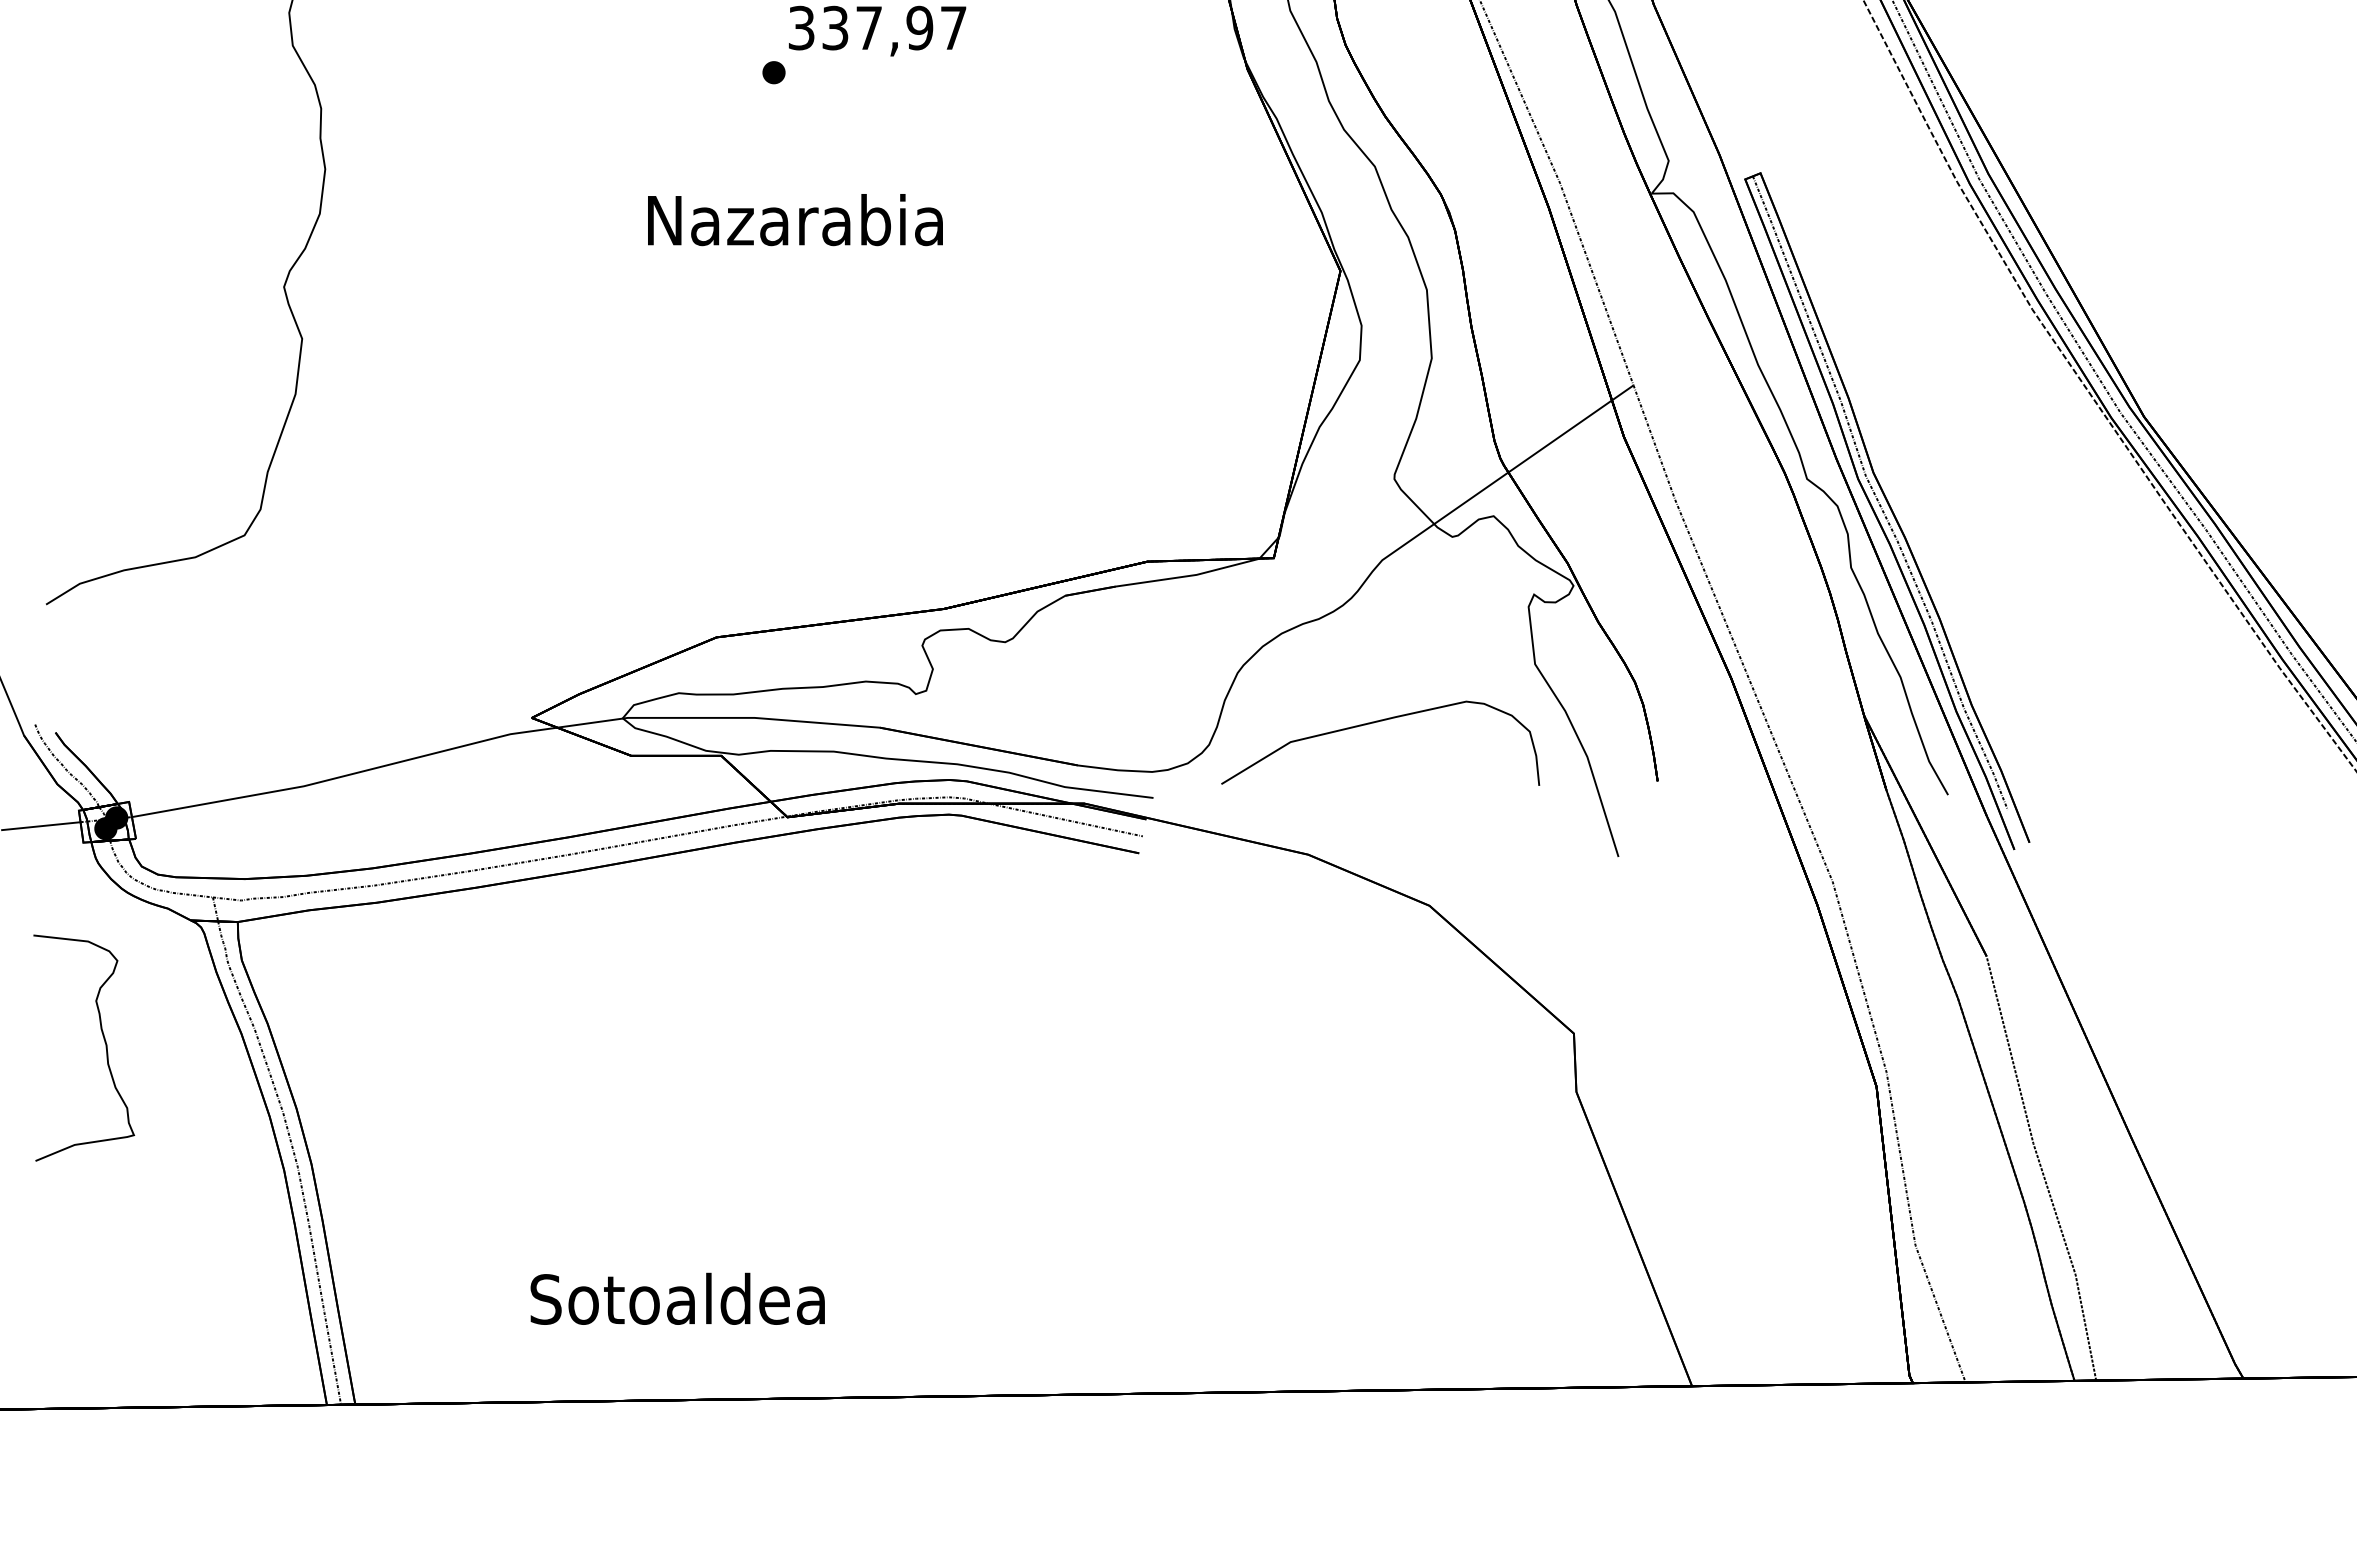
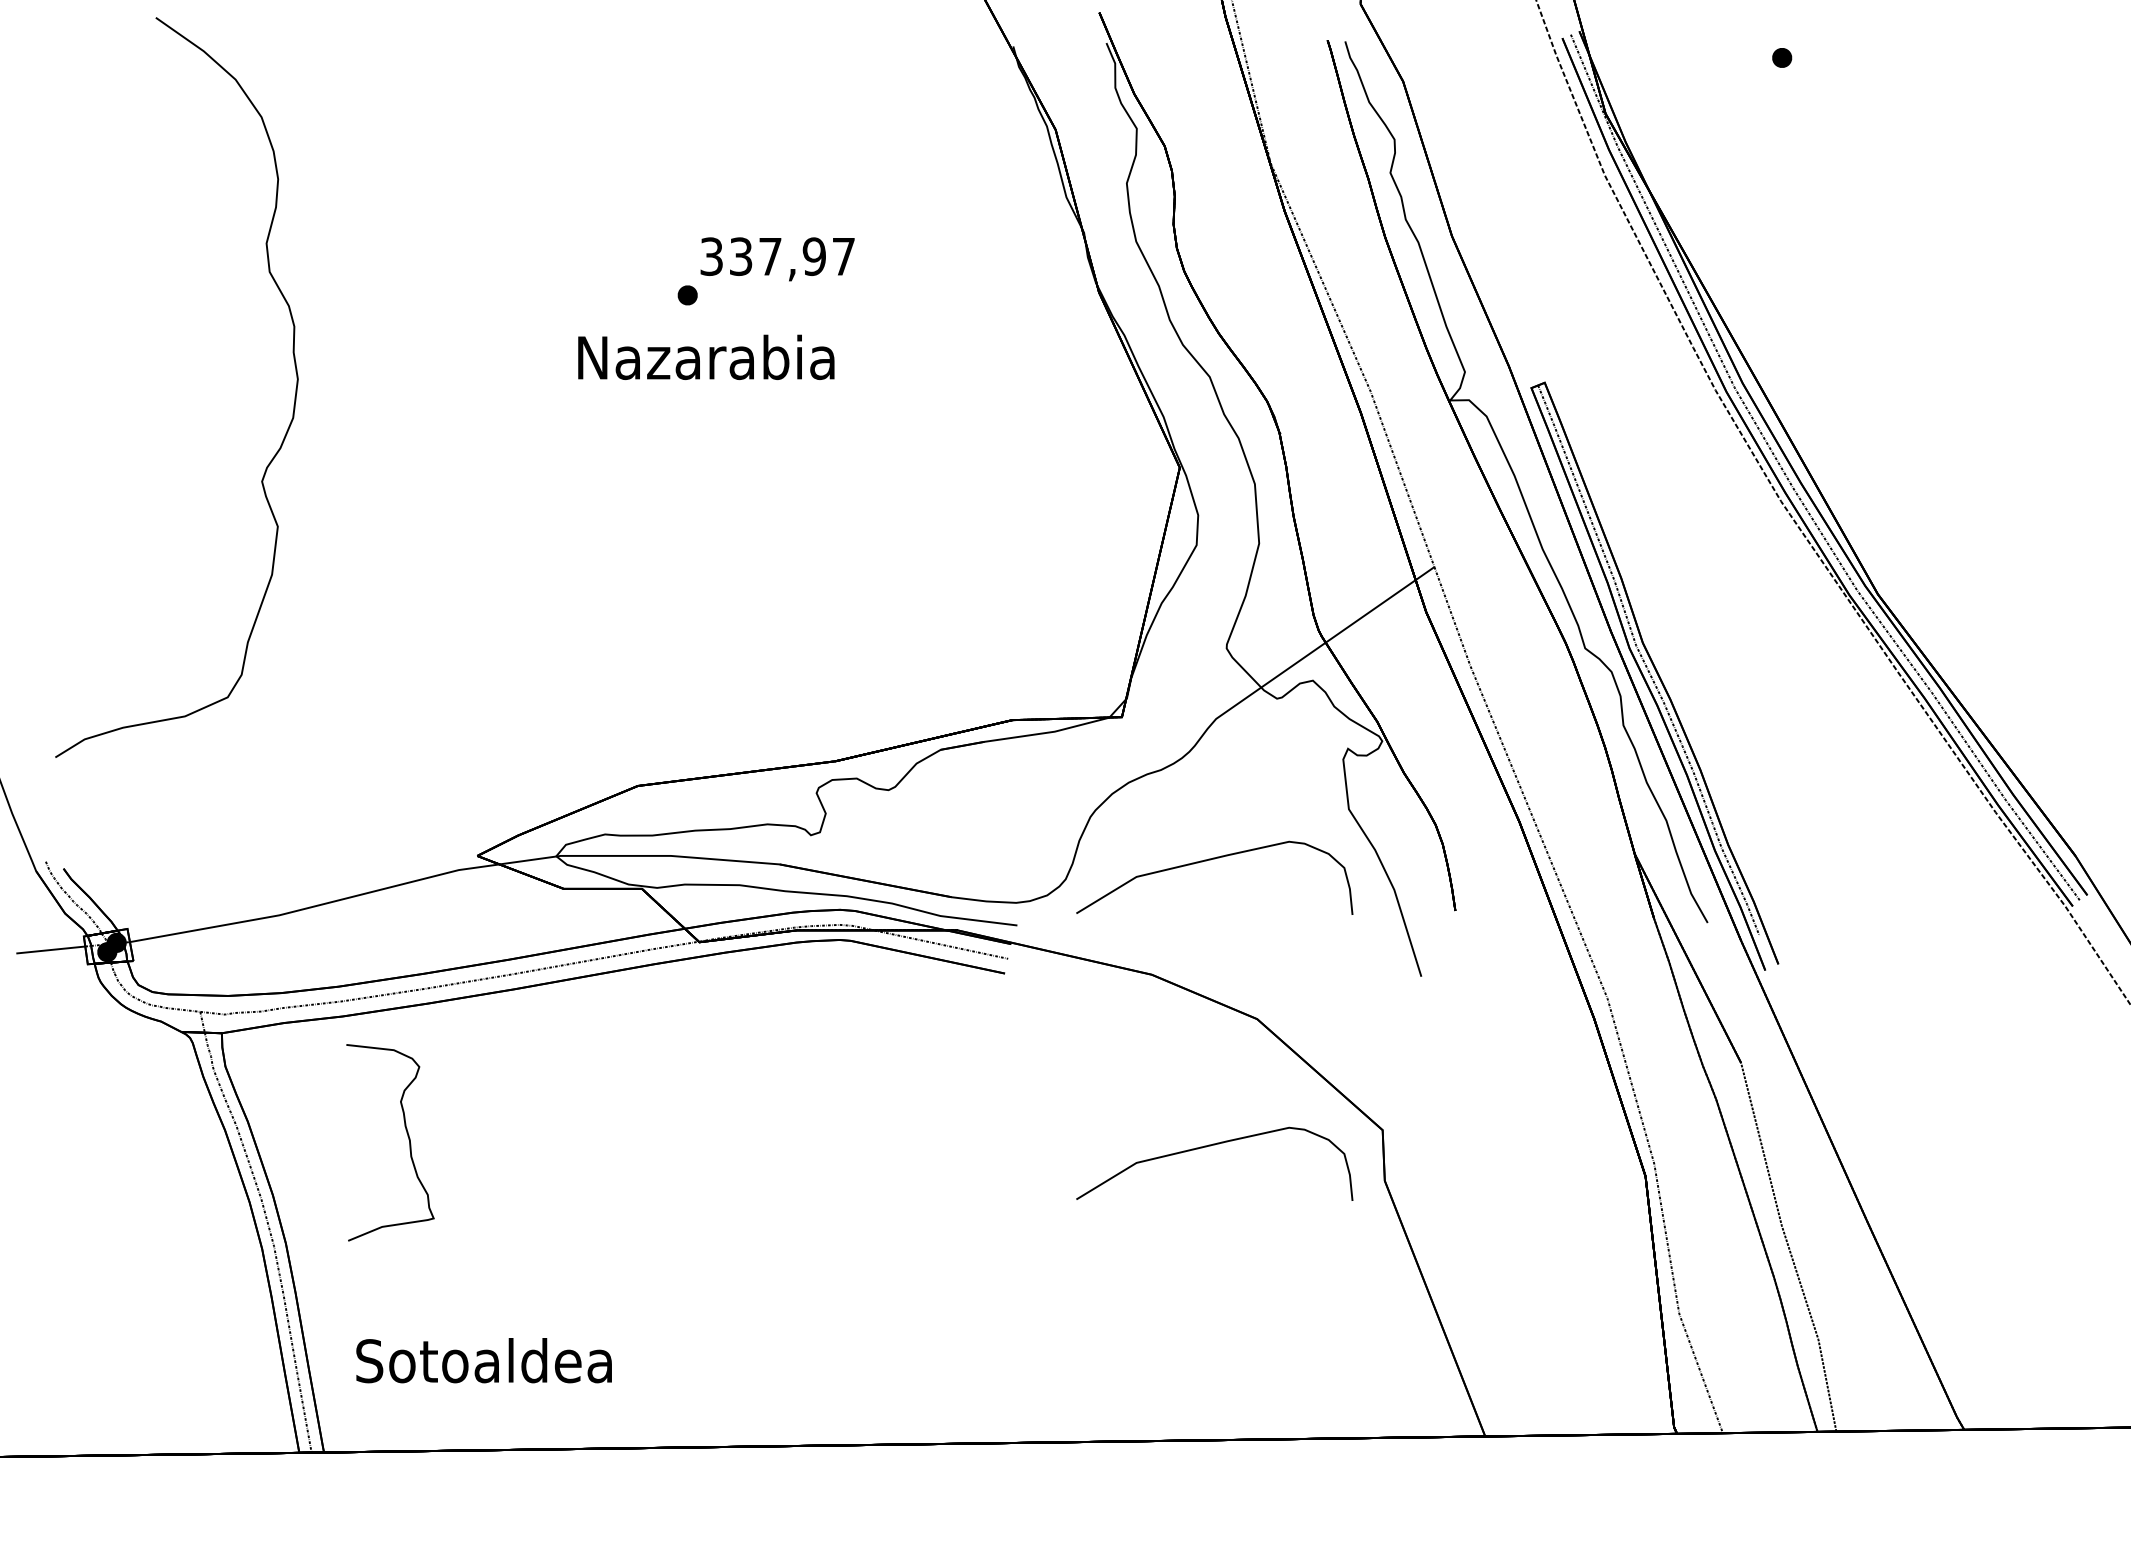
text: (795, 218) -> (706, 356), moved
curve: (103, 1040) -> (407, 1136), moved
curve: (1375, 1052) -> (1210, 1146), added
text: (677, 1298) -> (483, 1360), moved

